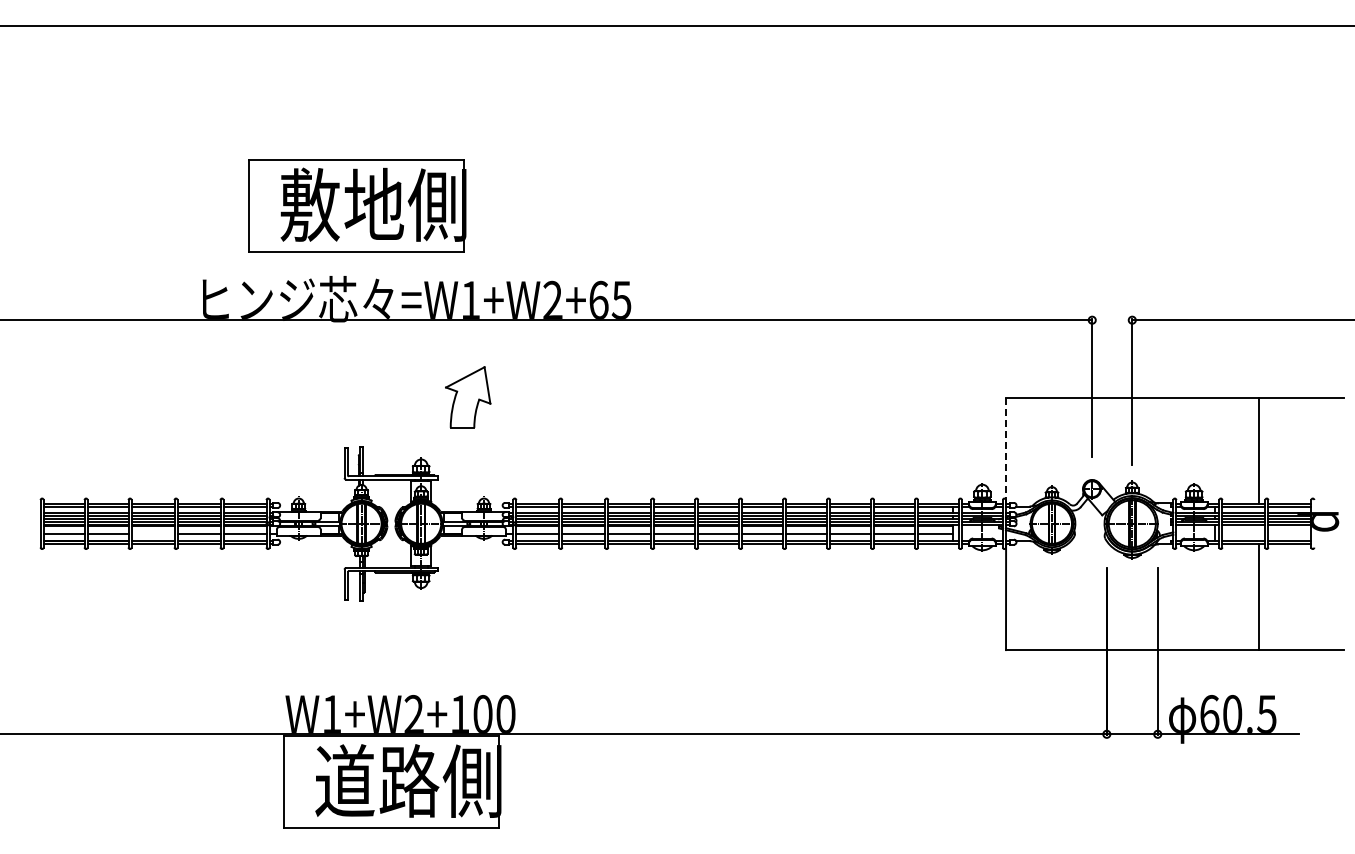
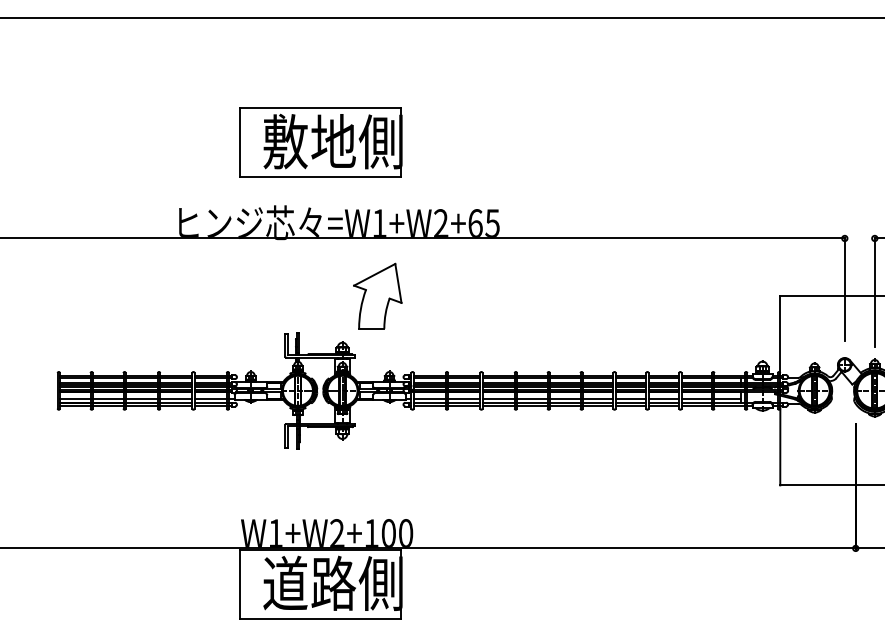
part: (357, 205) -> (321, 142), moved
part: (467, 397) -> (377, 296), size x1.43
line: (1006, 451) -> (780, 336), dashed -> solid
line: (152, 534) -> (141, 398), added

